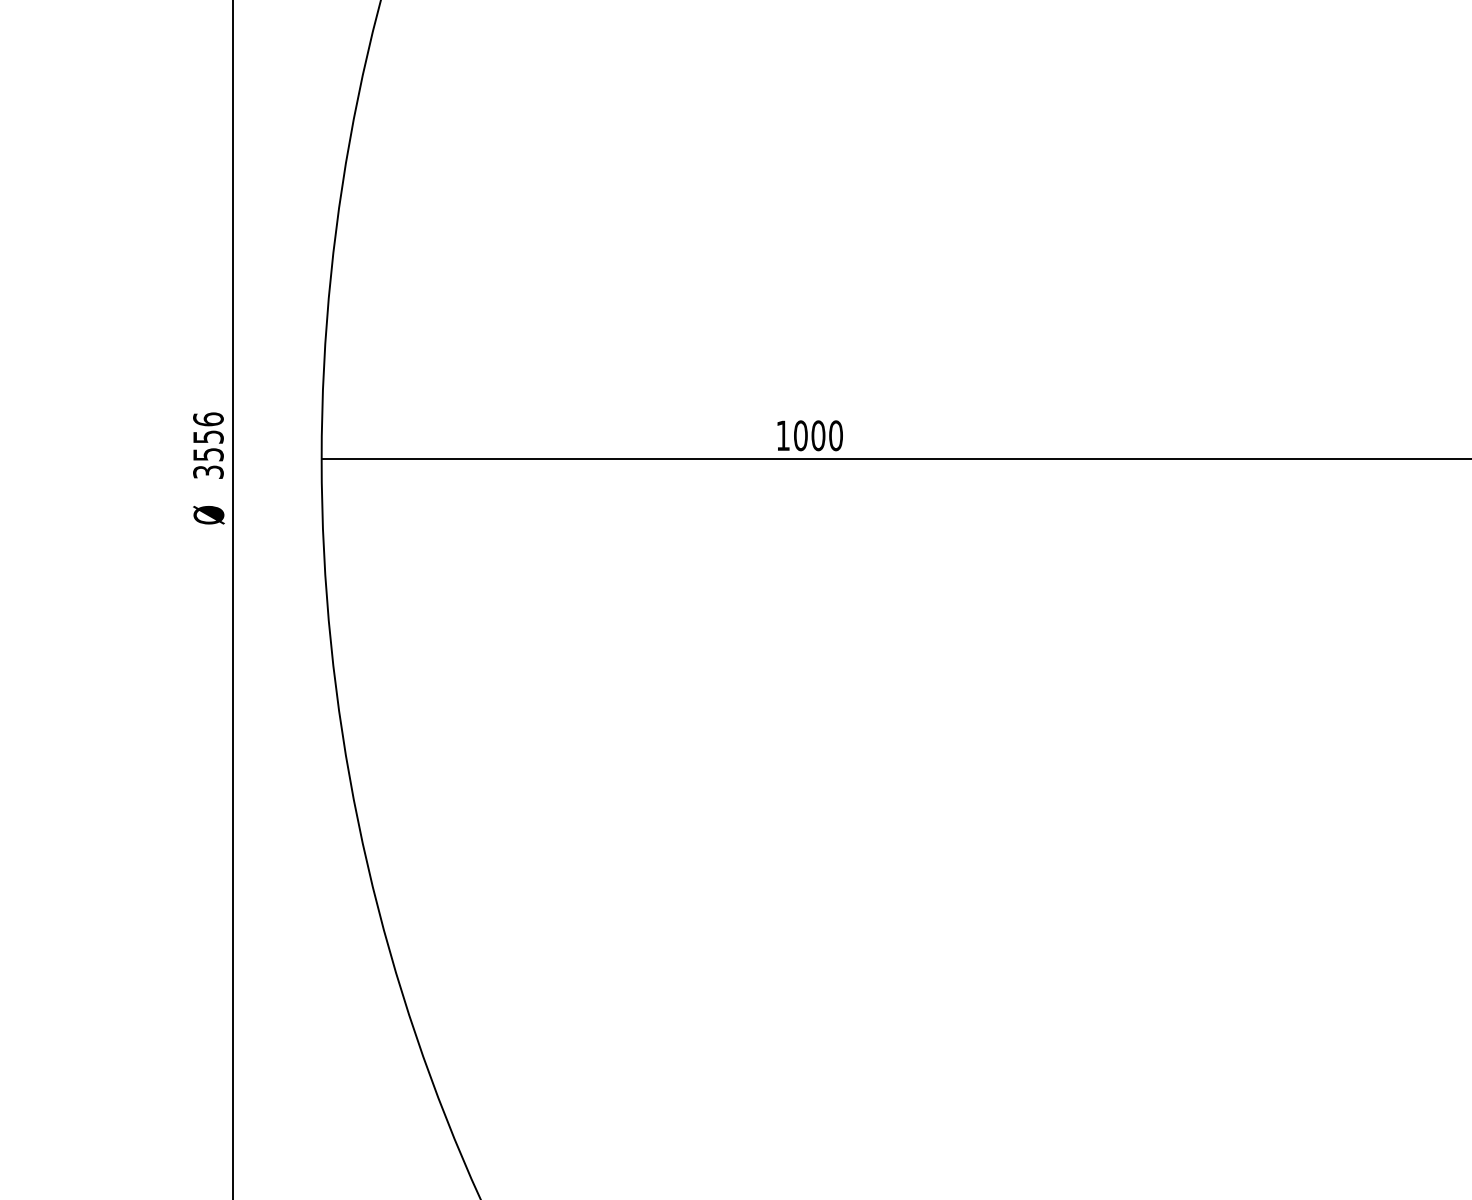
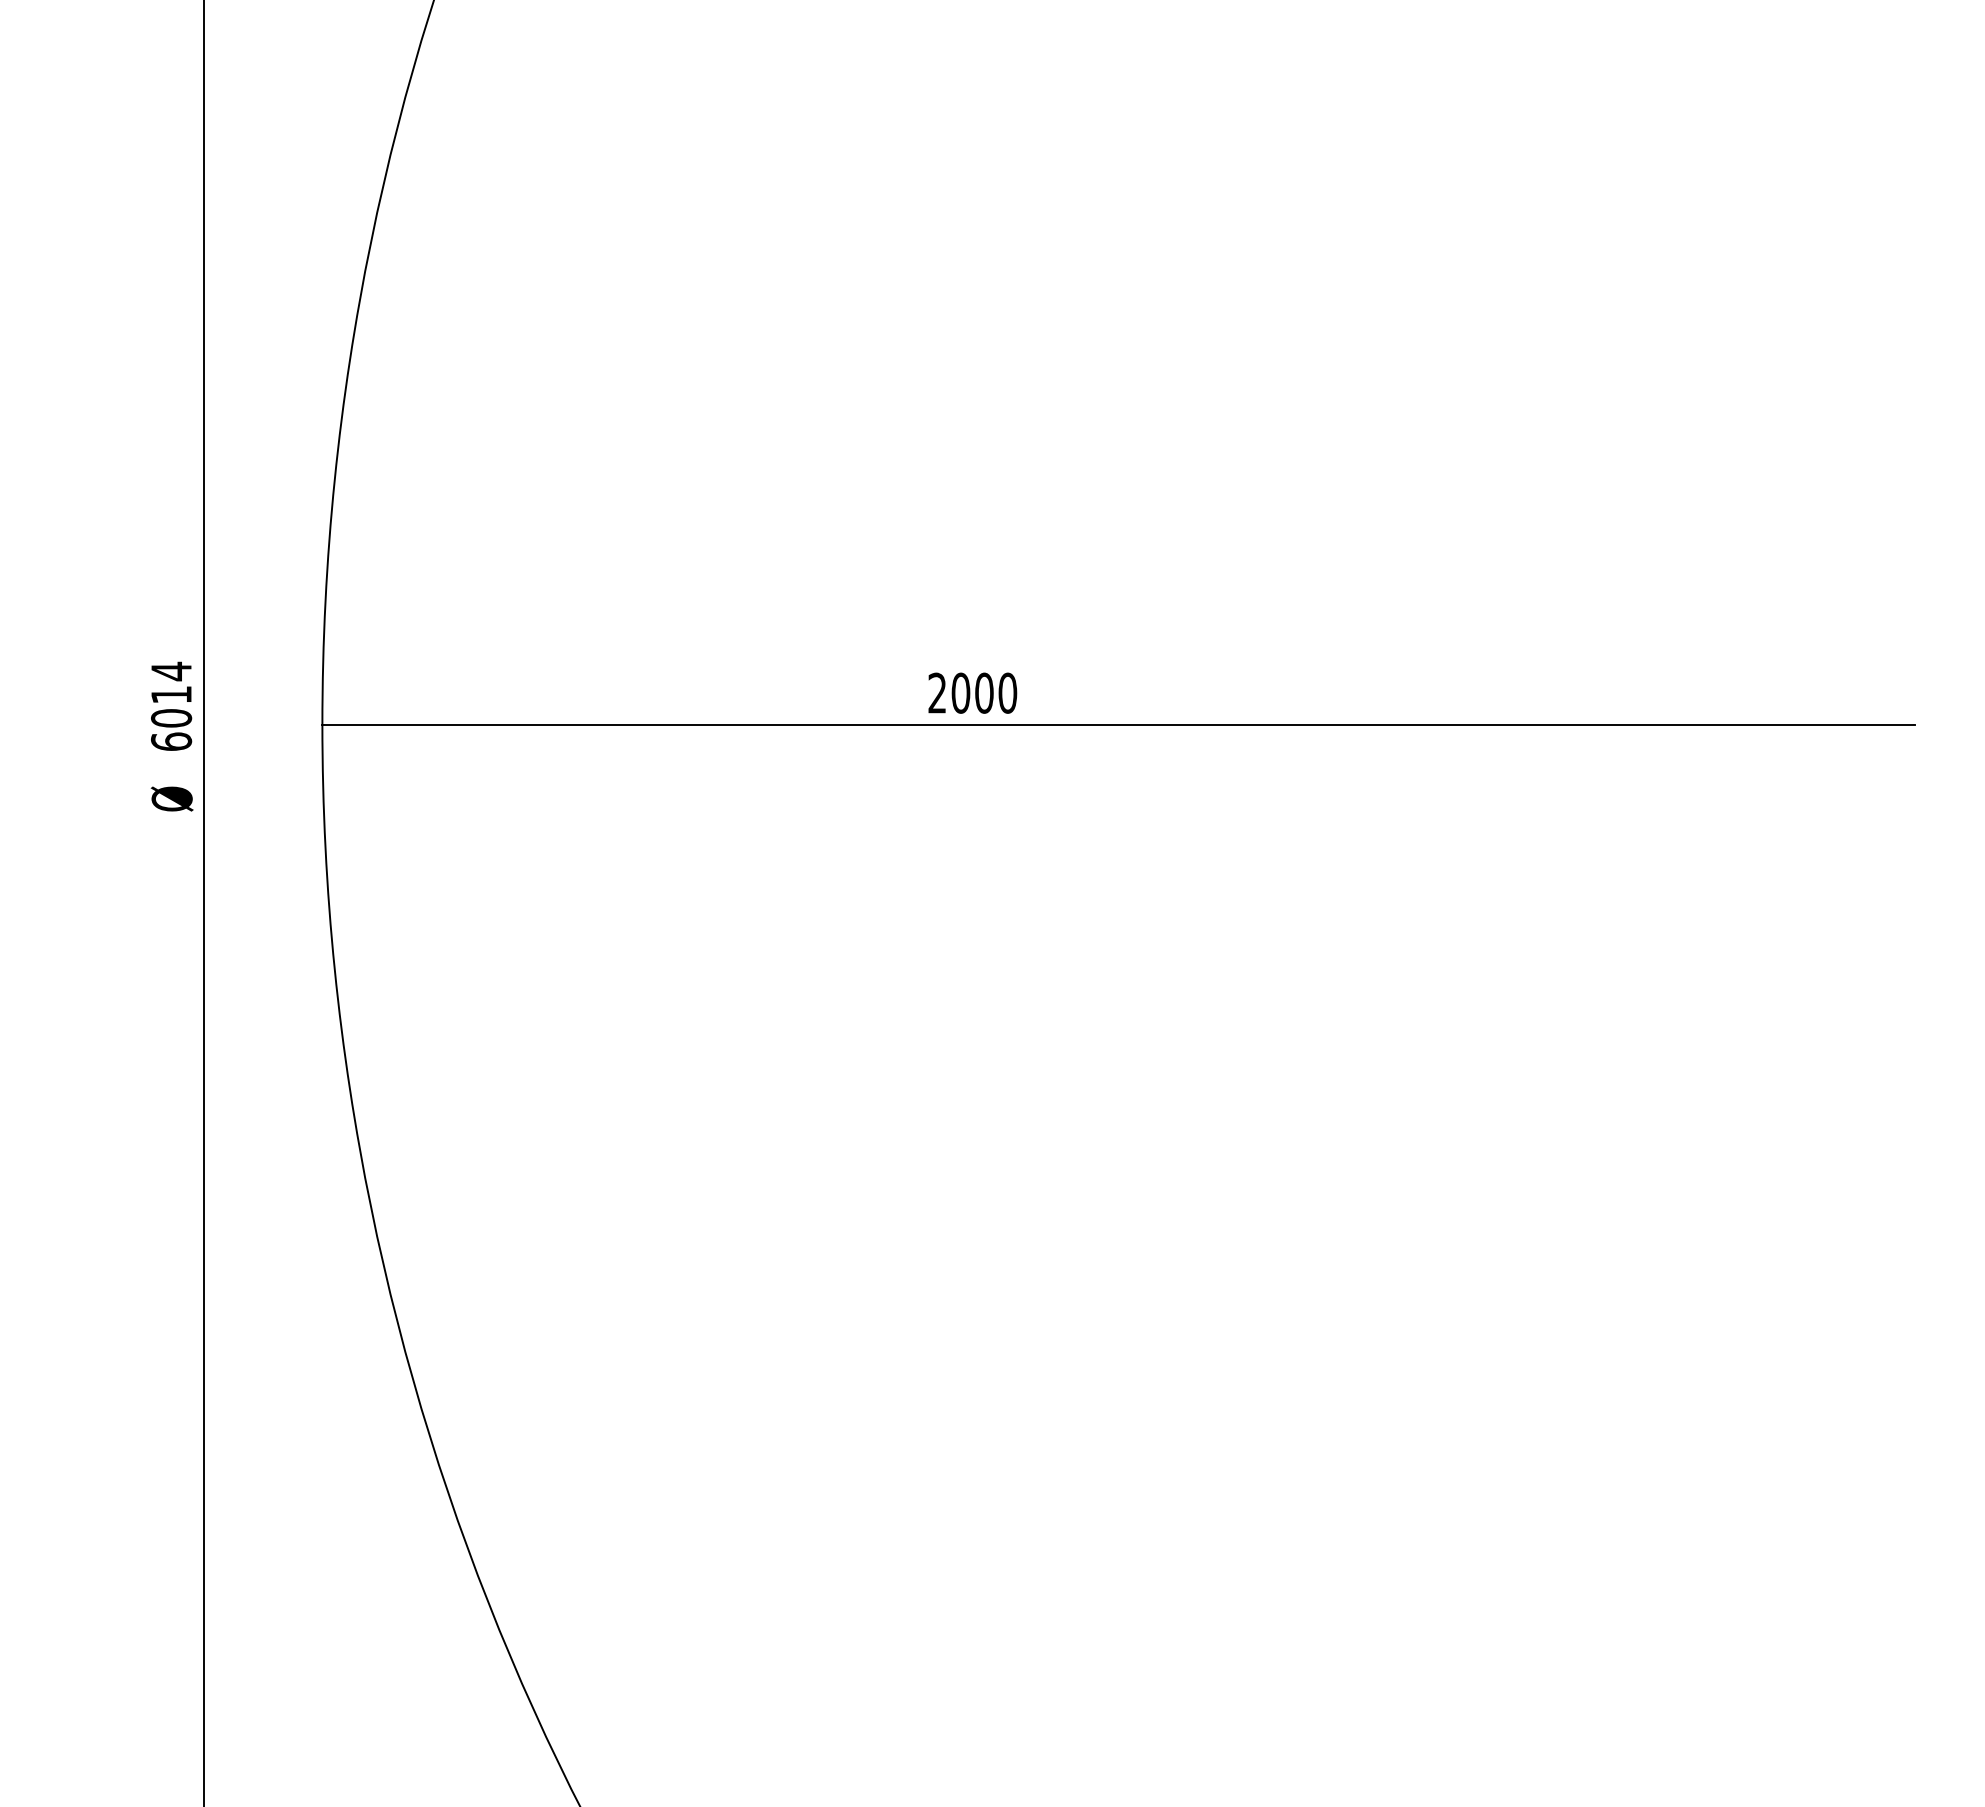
text: (782, 435) -> (936, 692), 1000 -> 2000
text: (208, 445) -> (171, 705), 3556 -> 6014

